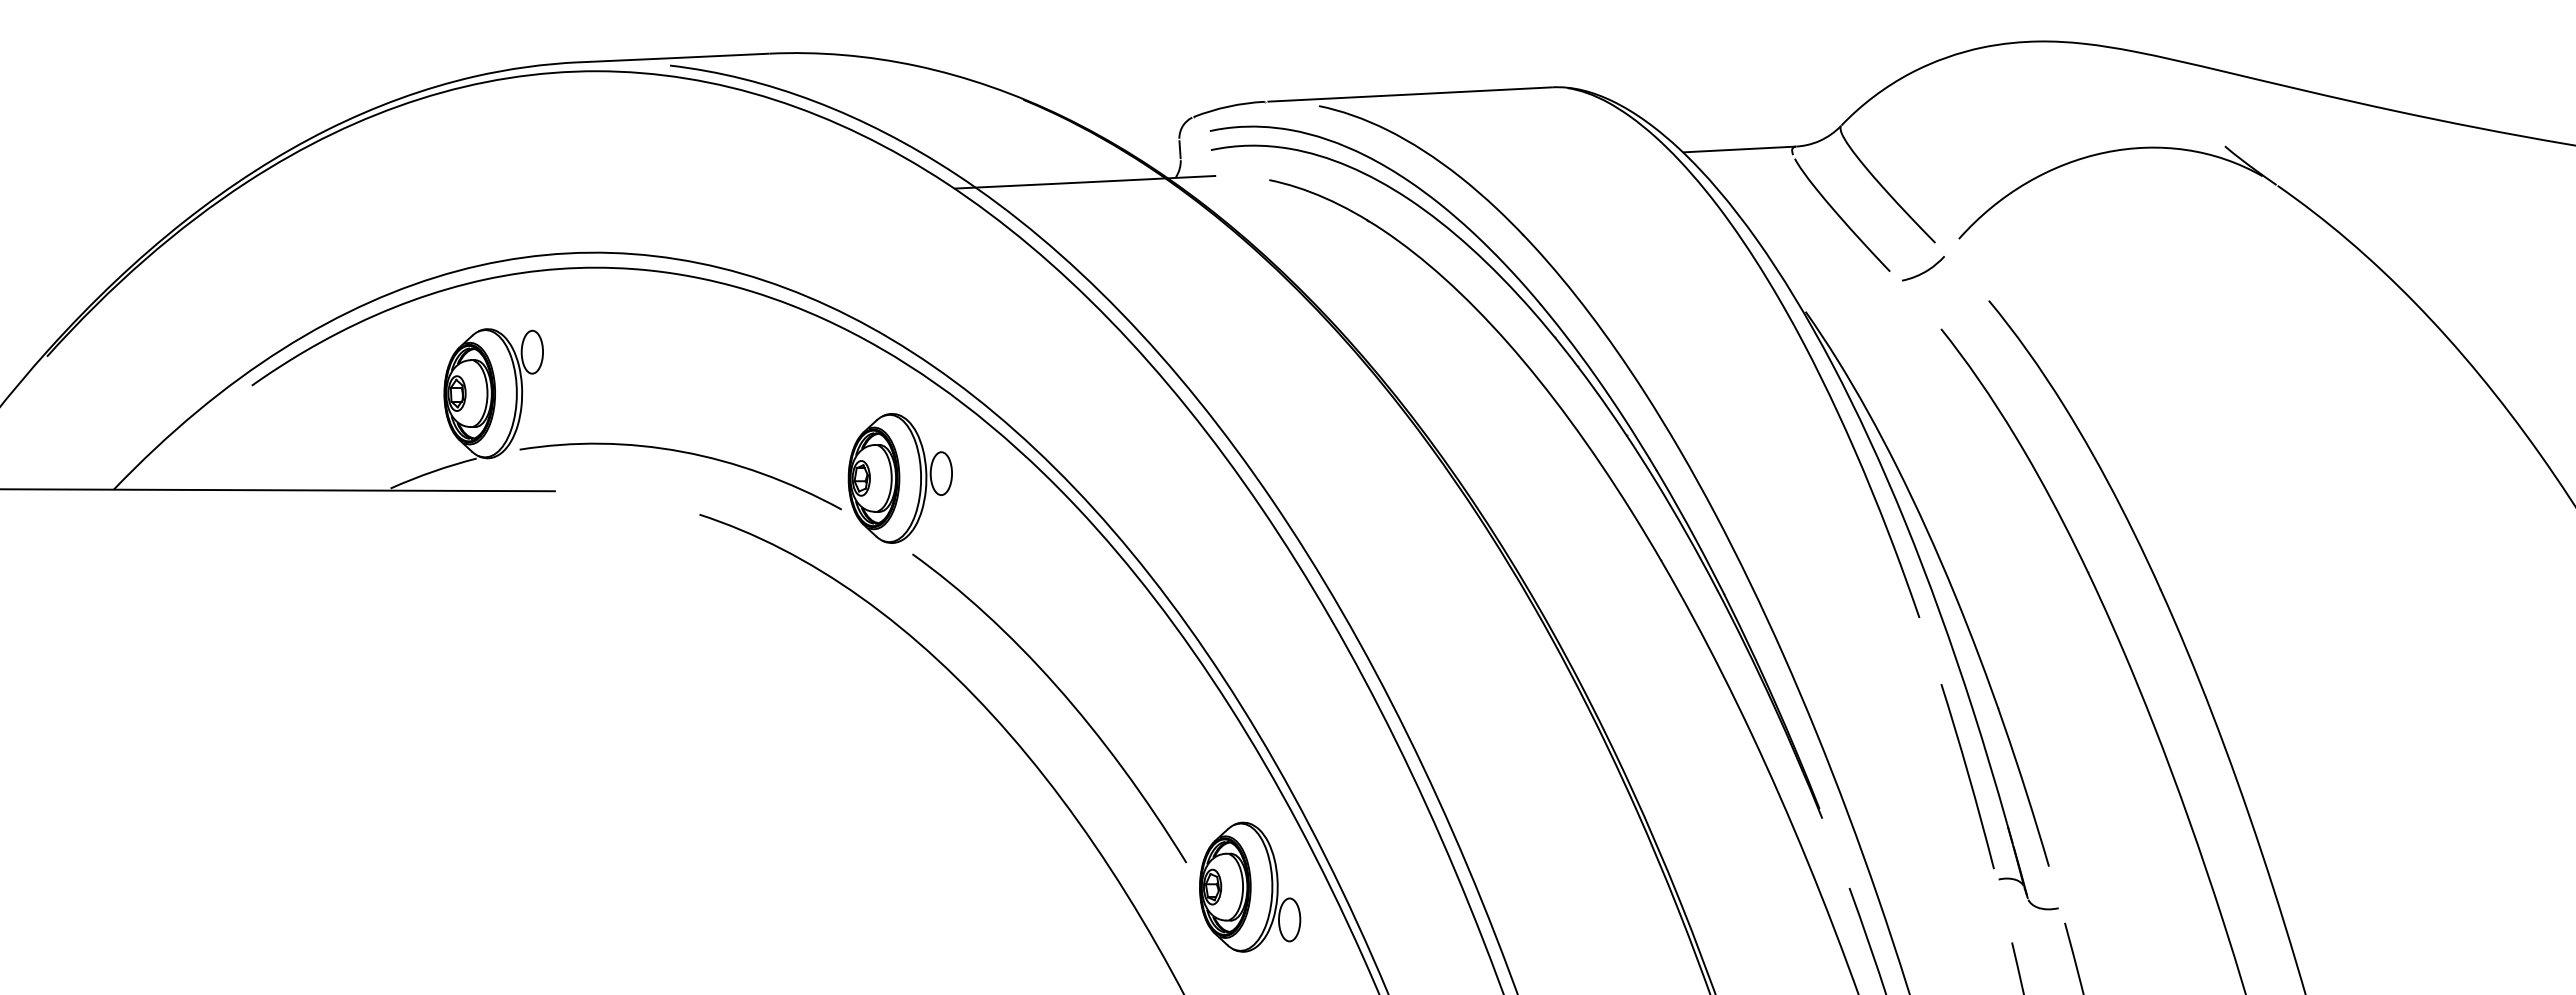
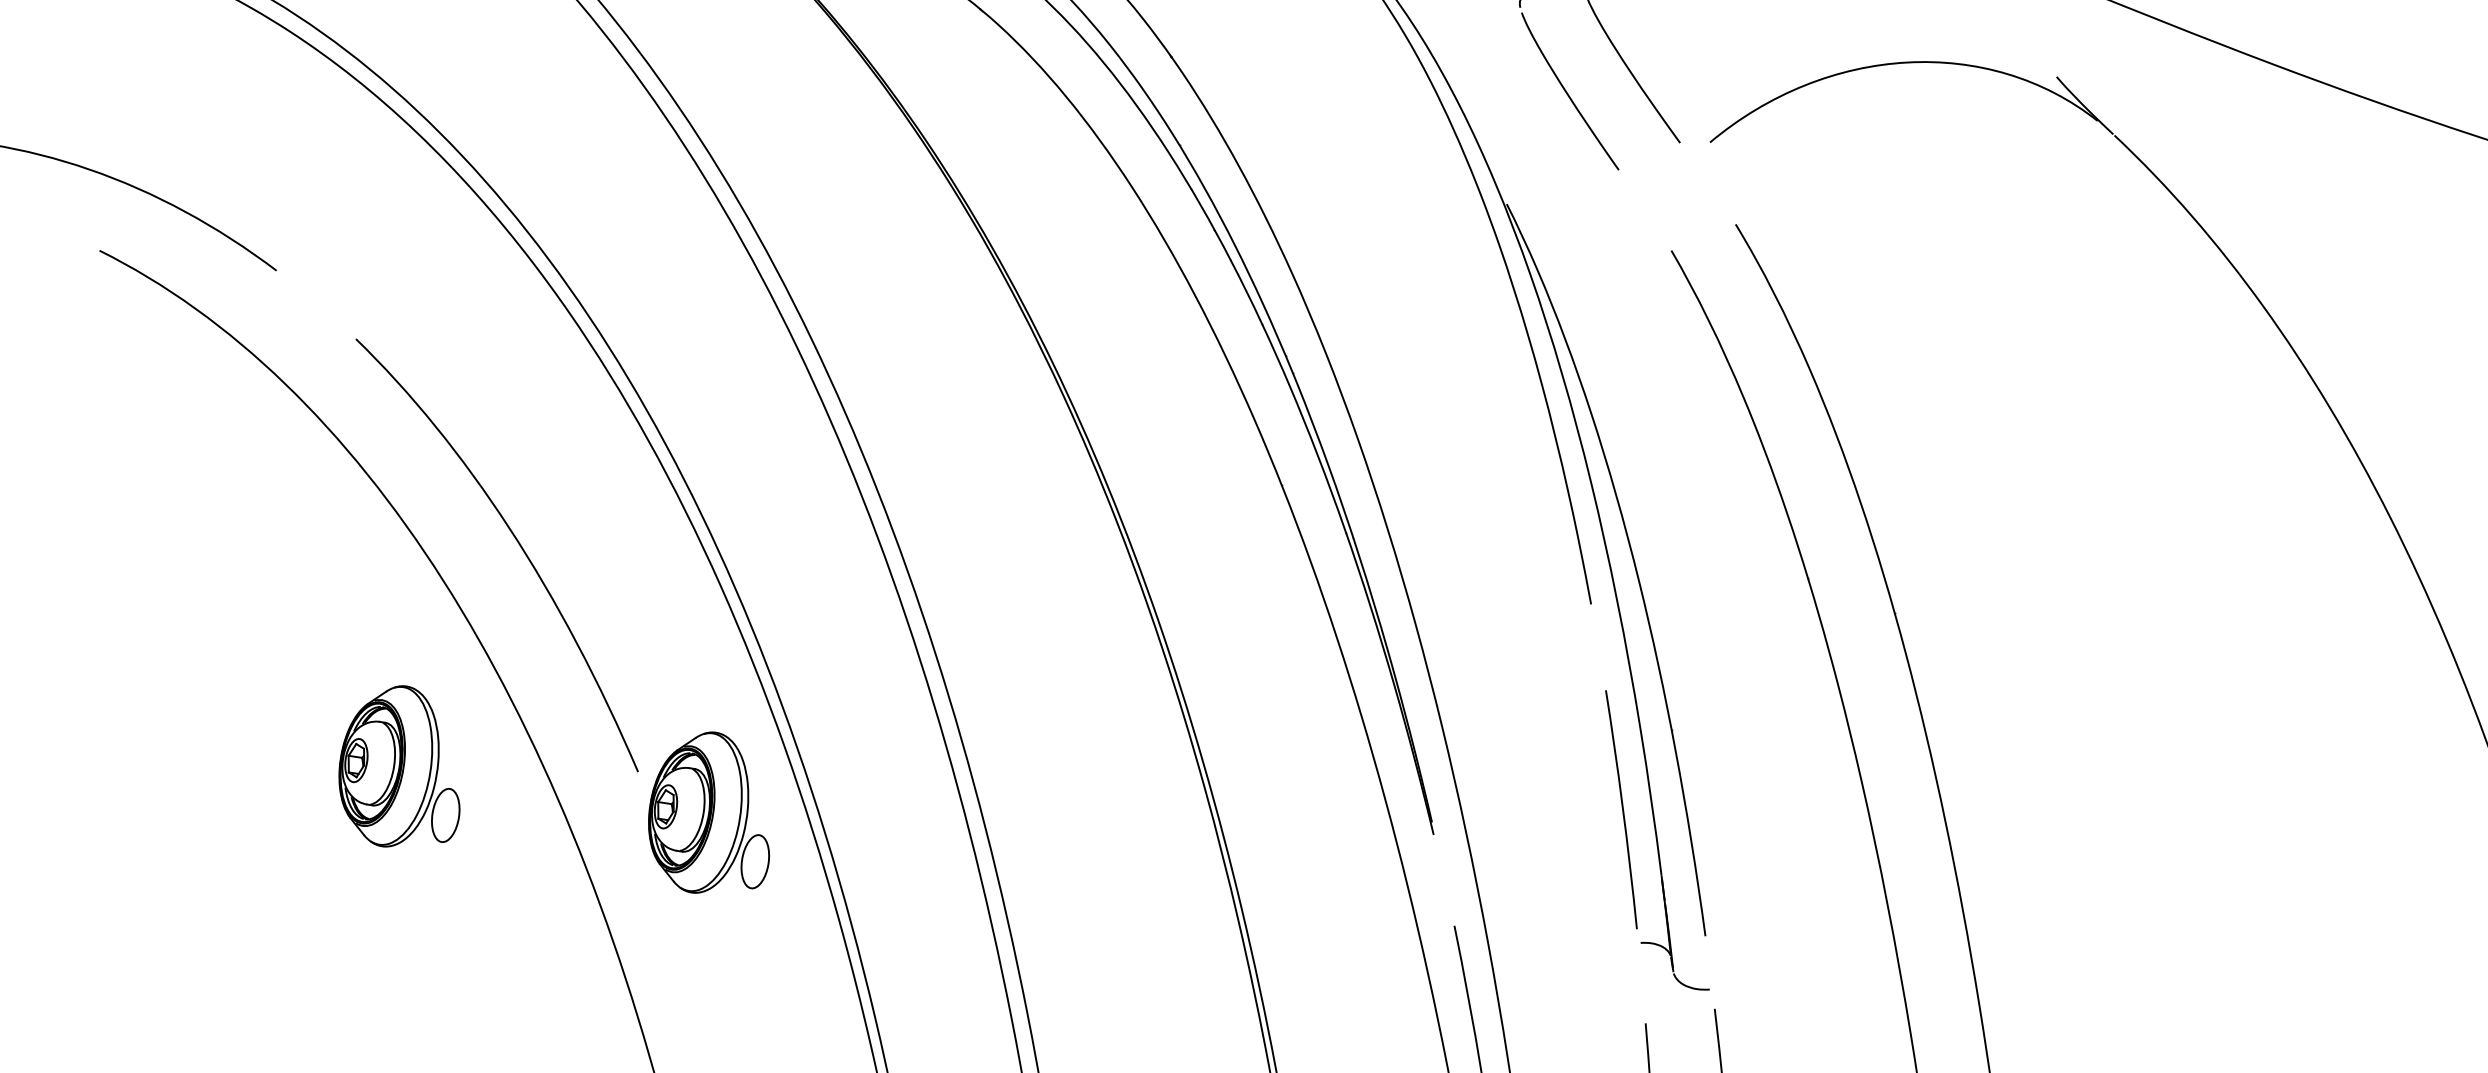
curve: (1925, 270) -> (1662, 175), removed
part: (899, 478) -> (353, 242), removed
part: (1000, 886) -> (403, 766), added

